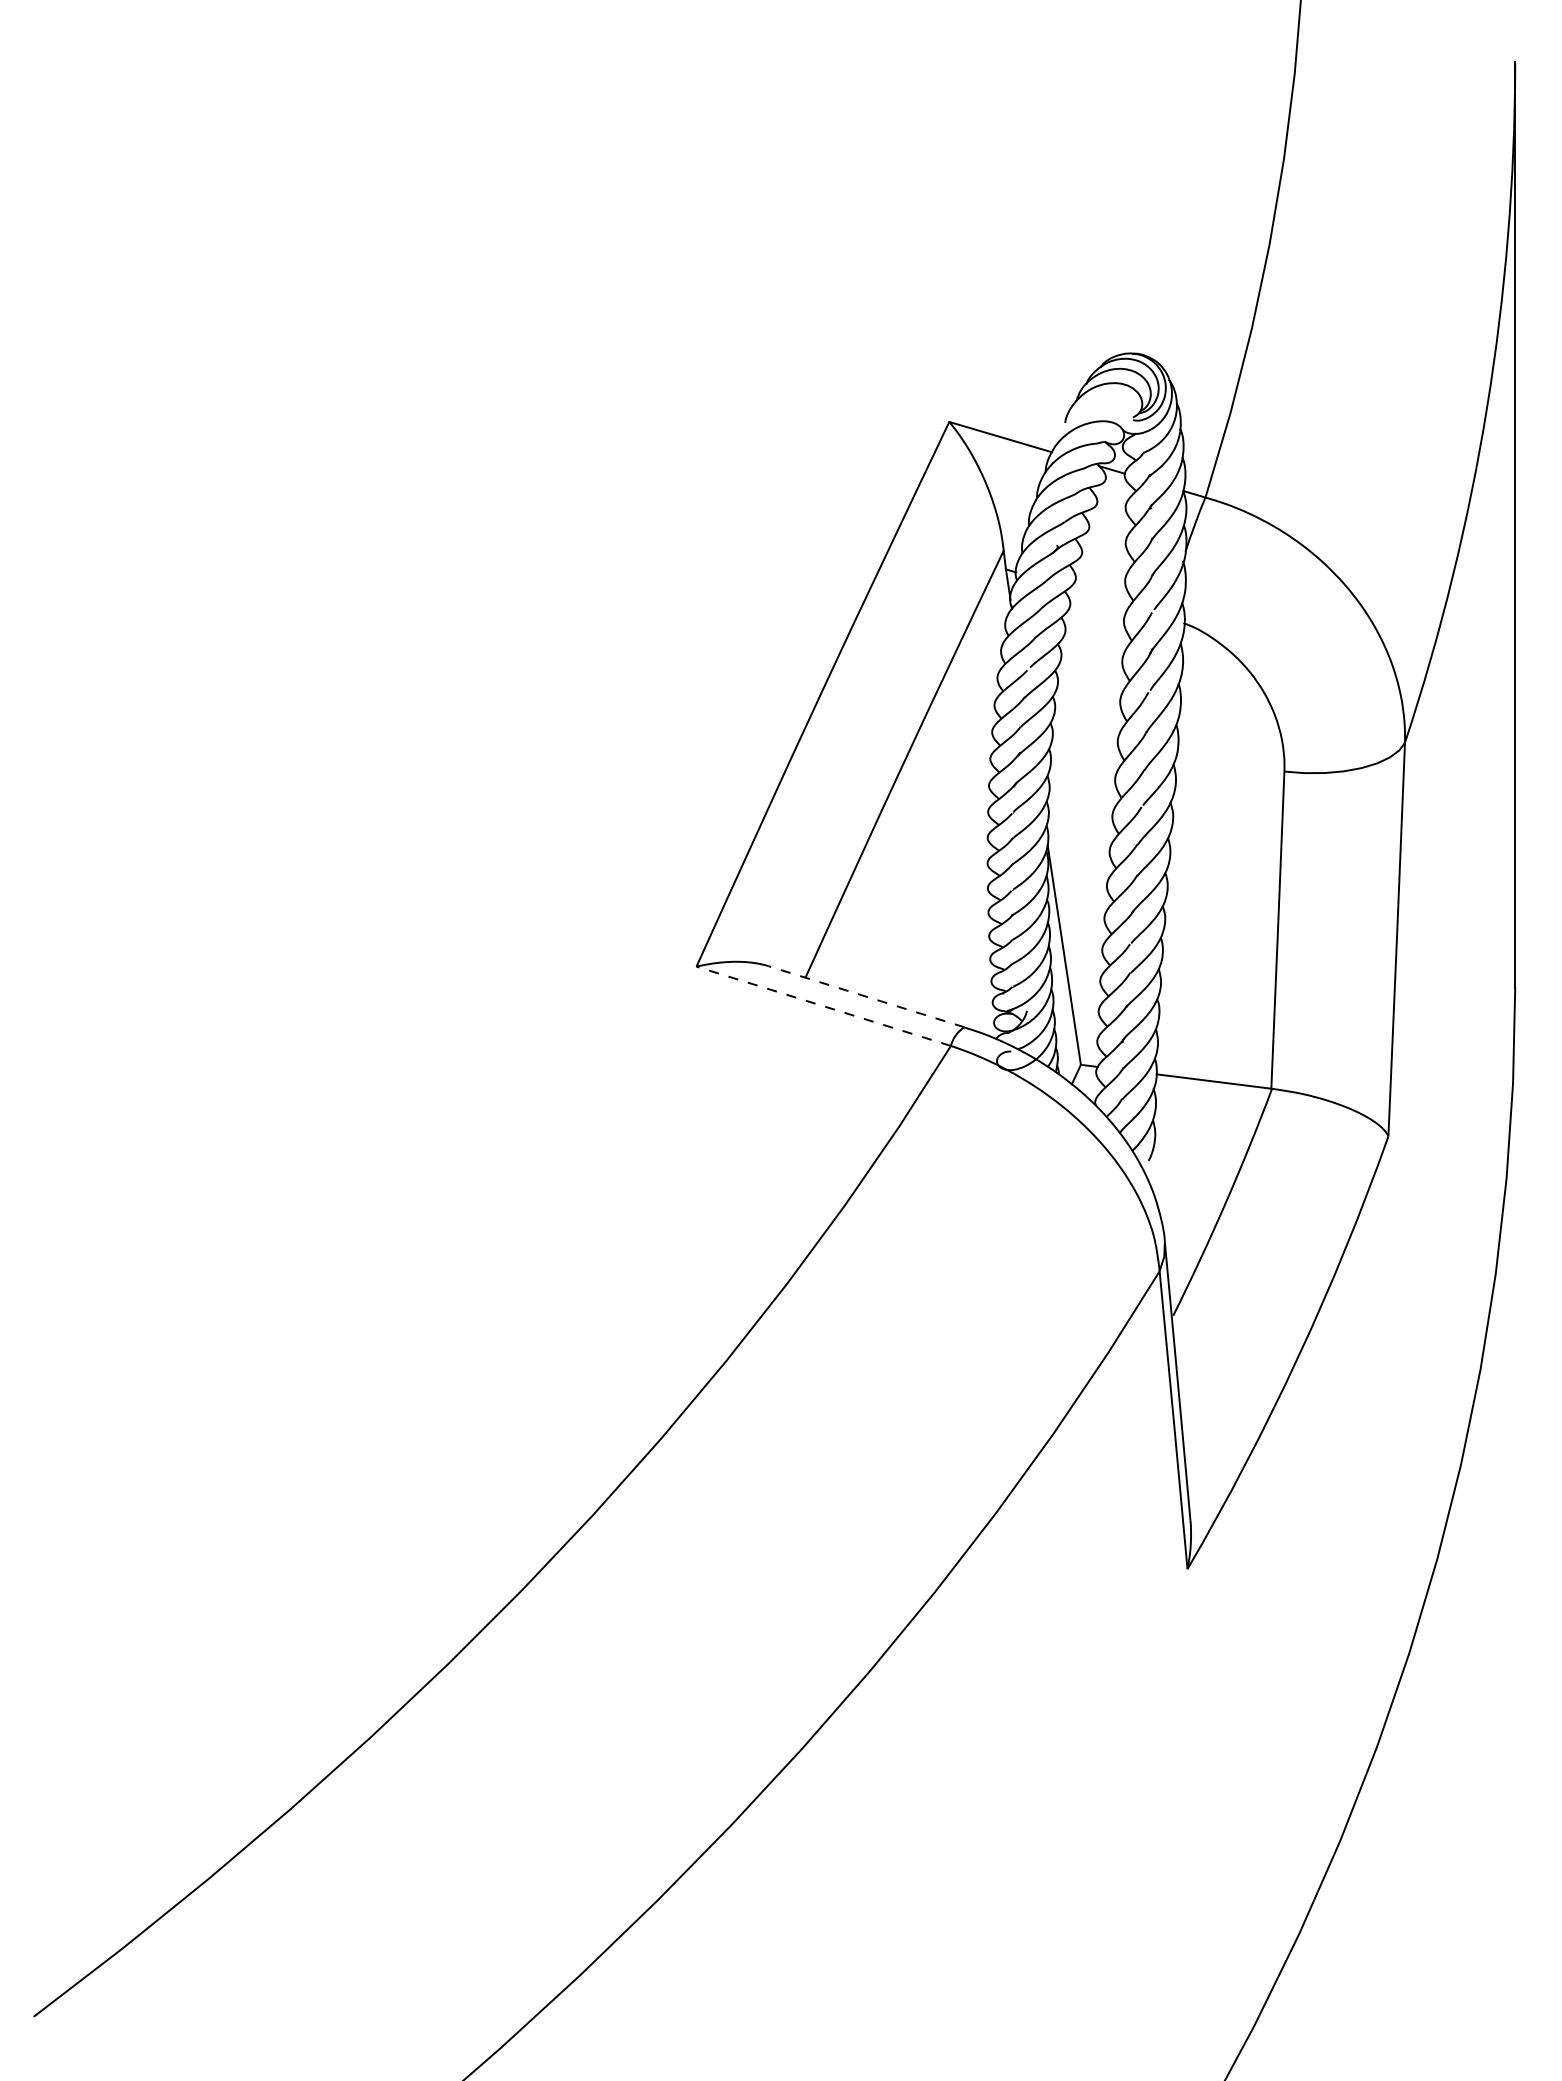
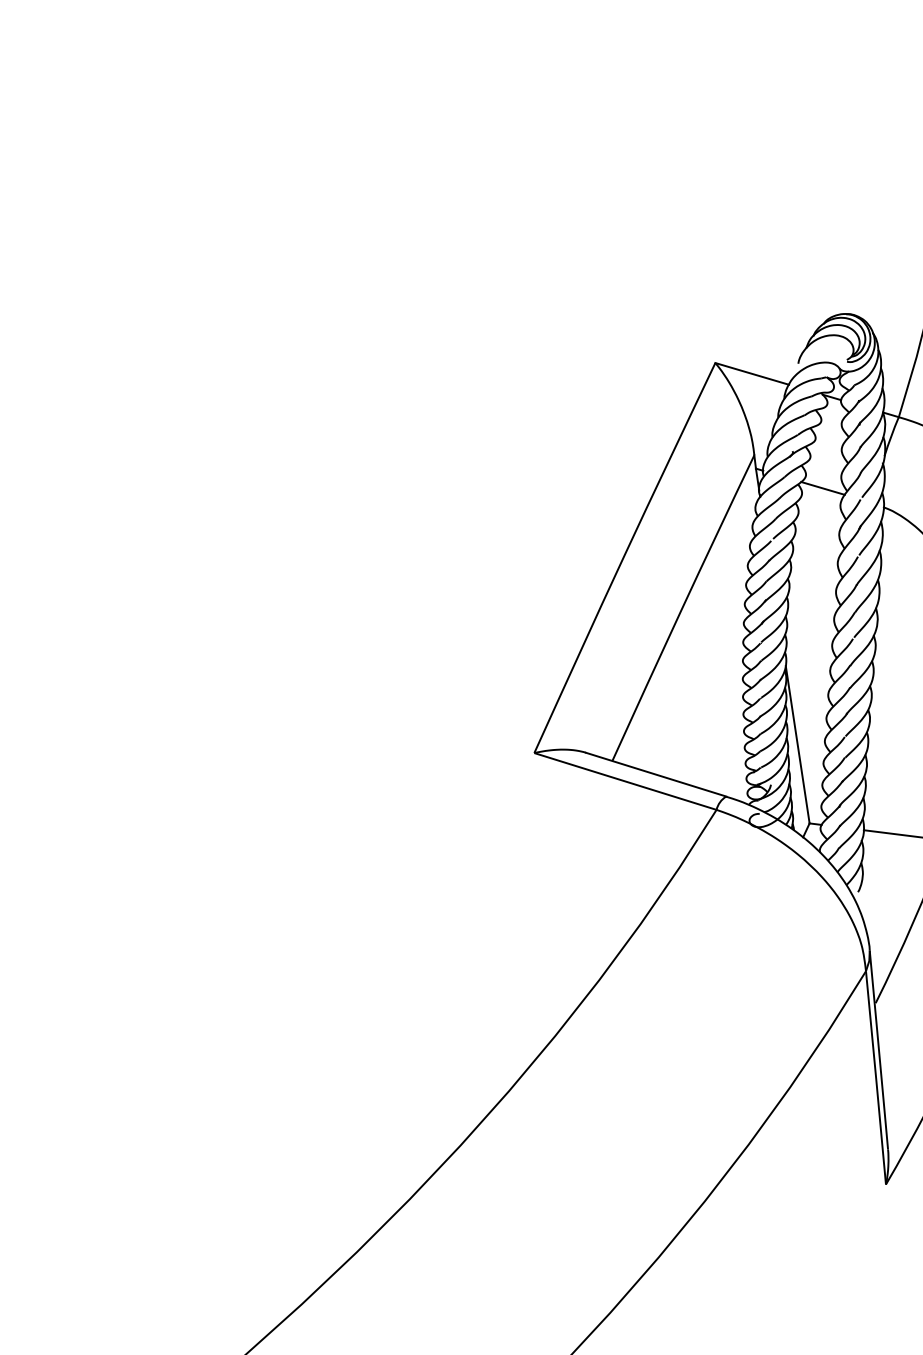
line: (1099, 597) -> (822, 488), added
line: (866, 996) -> (656, 774), dashed -> solid
line: (822, 1005) -> (624, 780), dashed -> solid

